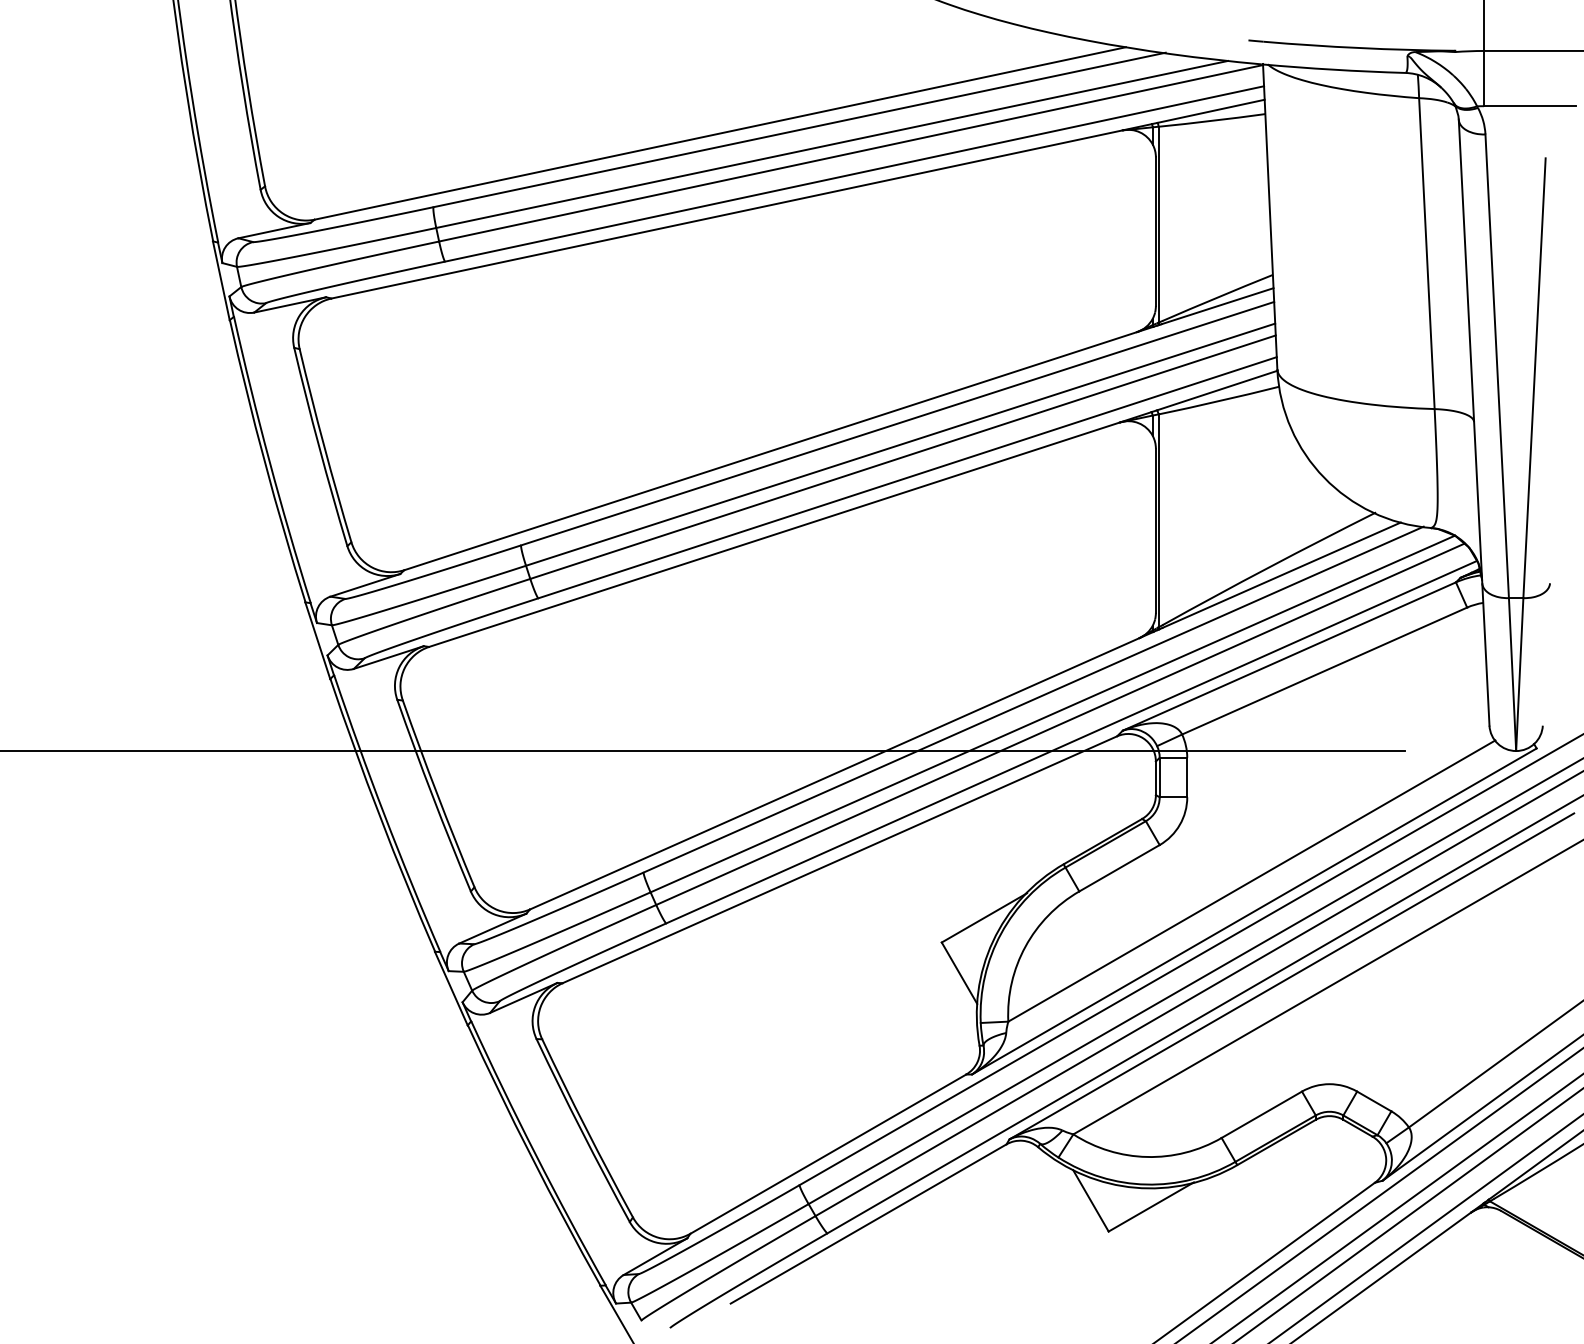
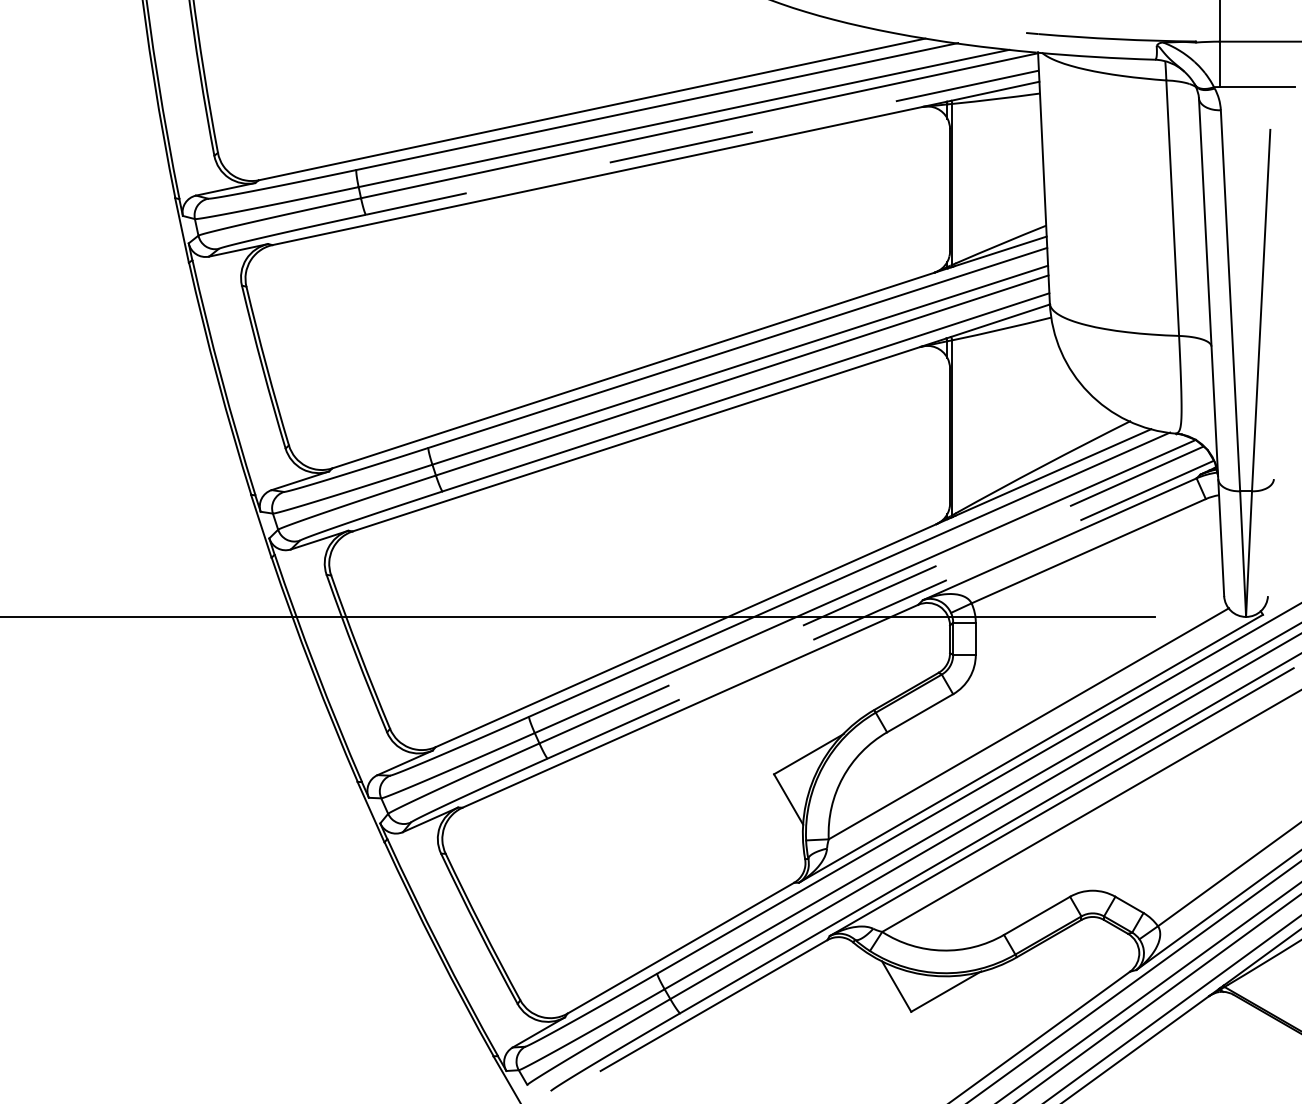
line: (854, 173) -> (702, 142), solid -> dashed
line: (1060, 724) -> (871, 595), solid -> dashed
line: (1071, 741) -> (880, 609), solid -> dashed

